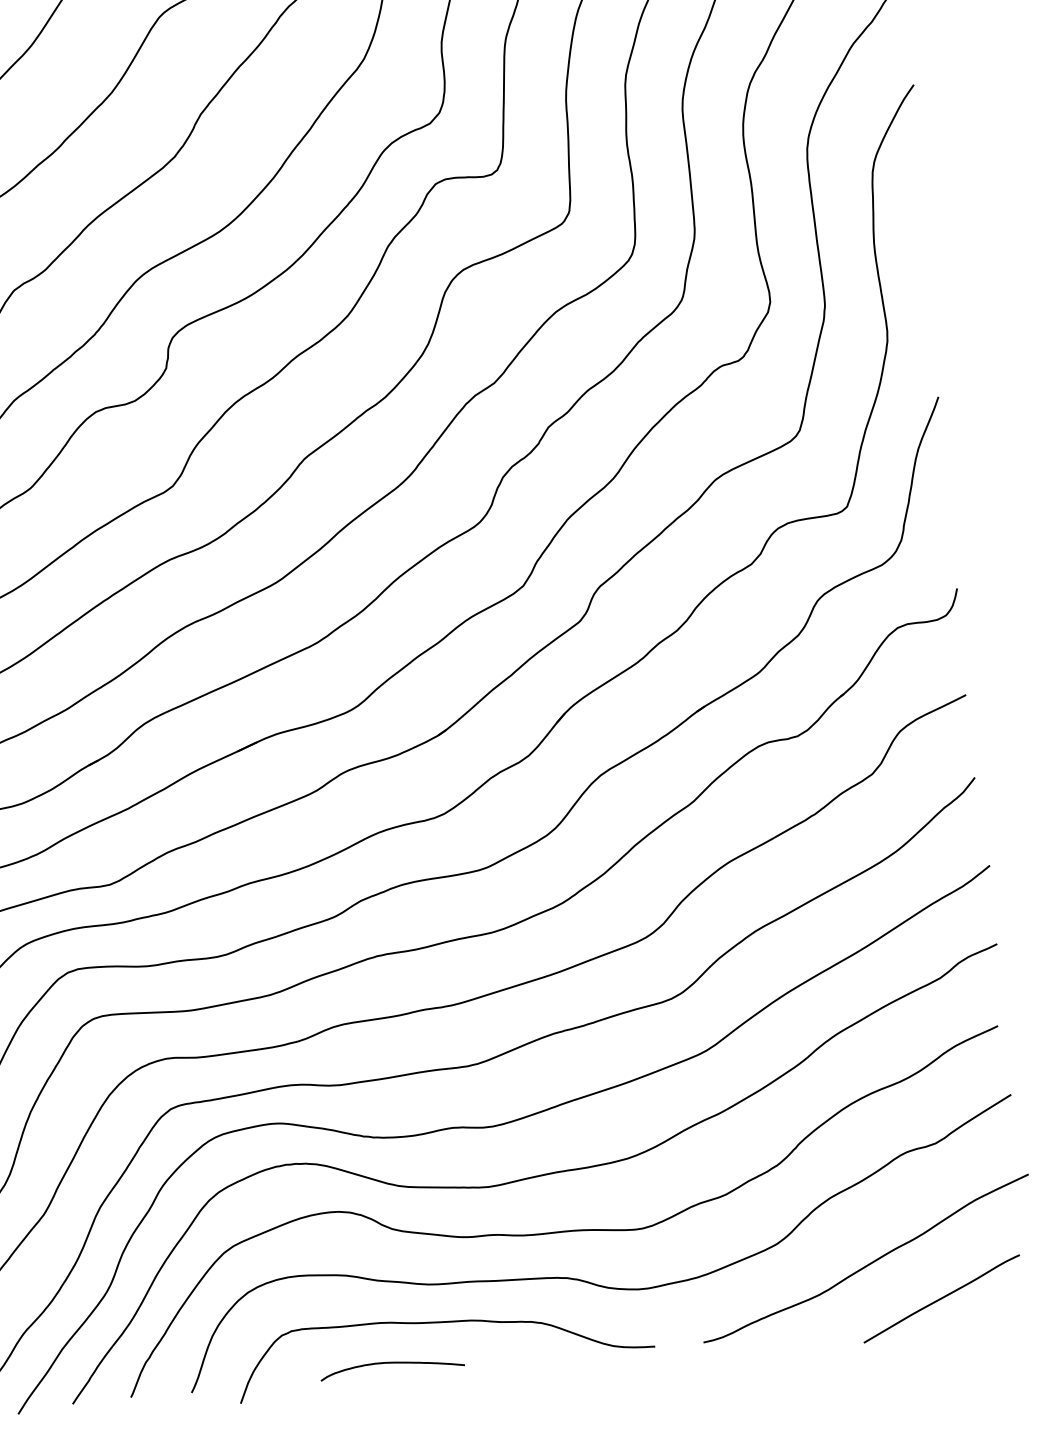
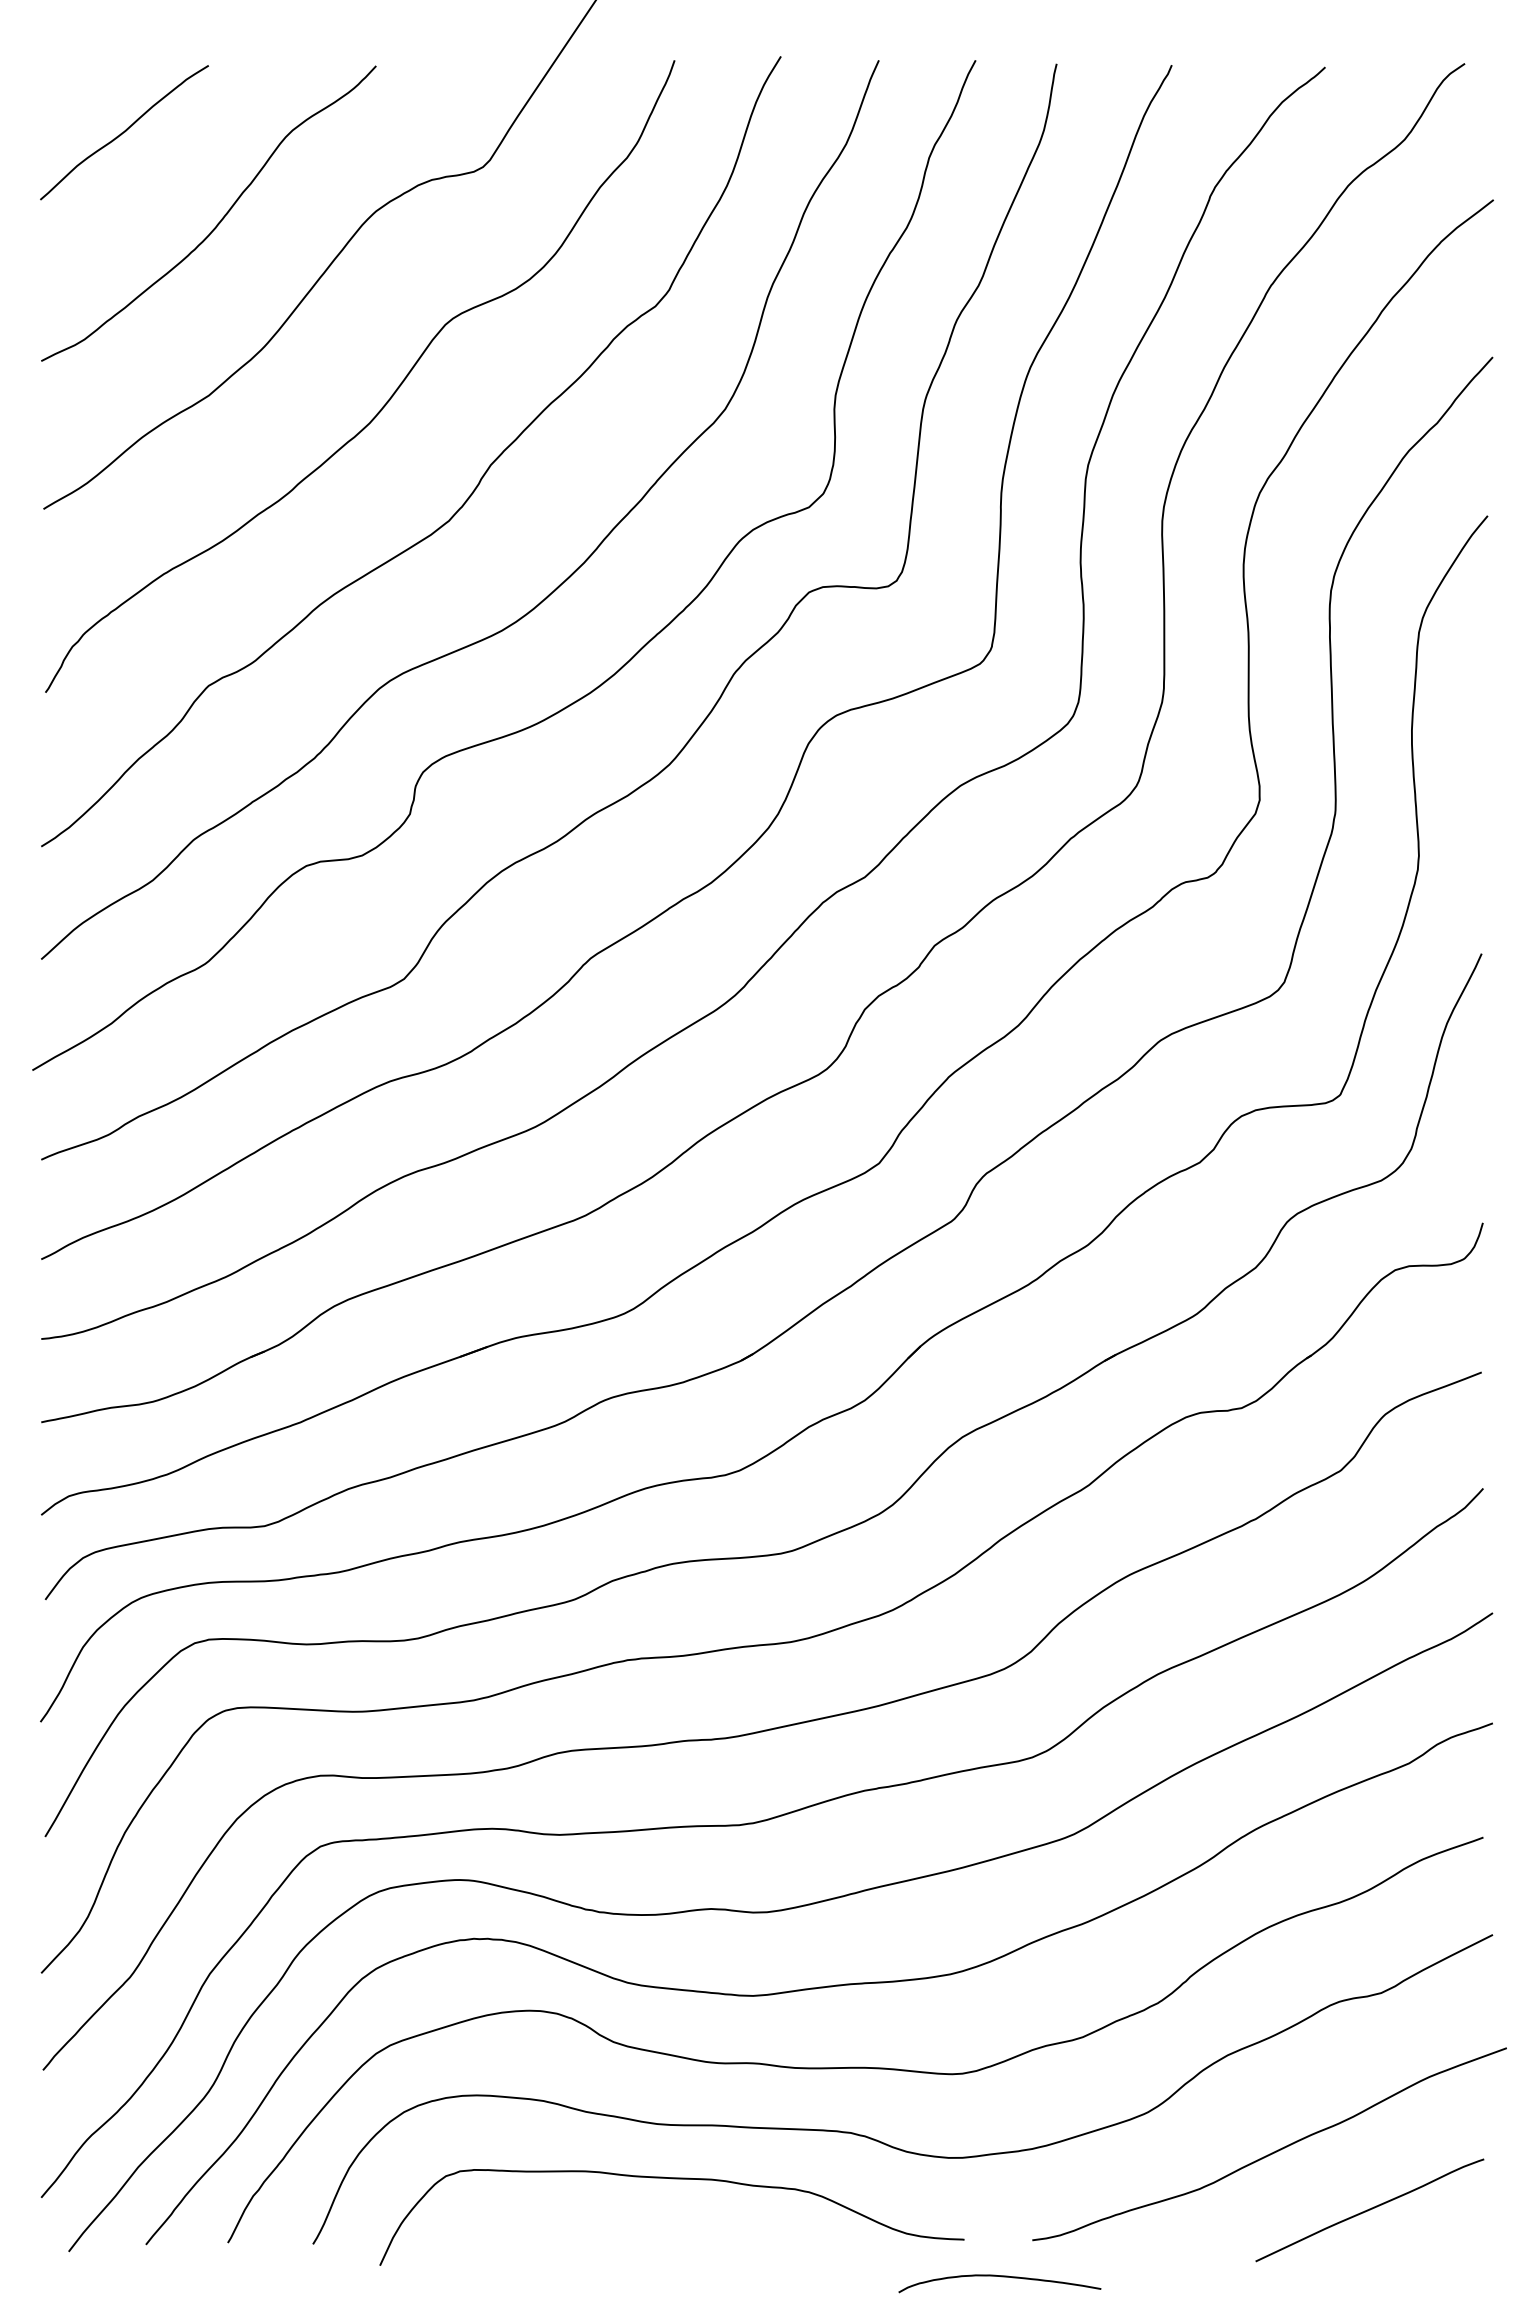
curve: (393, 1363) -> (1001, 2277), moved

